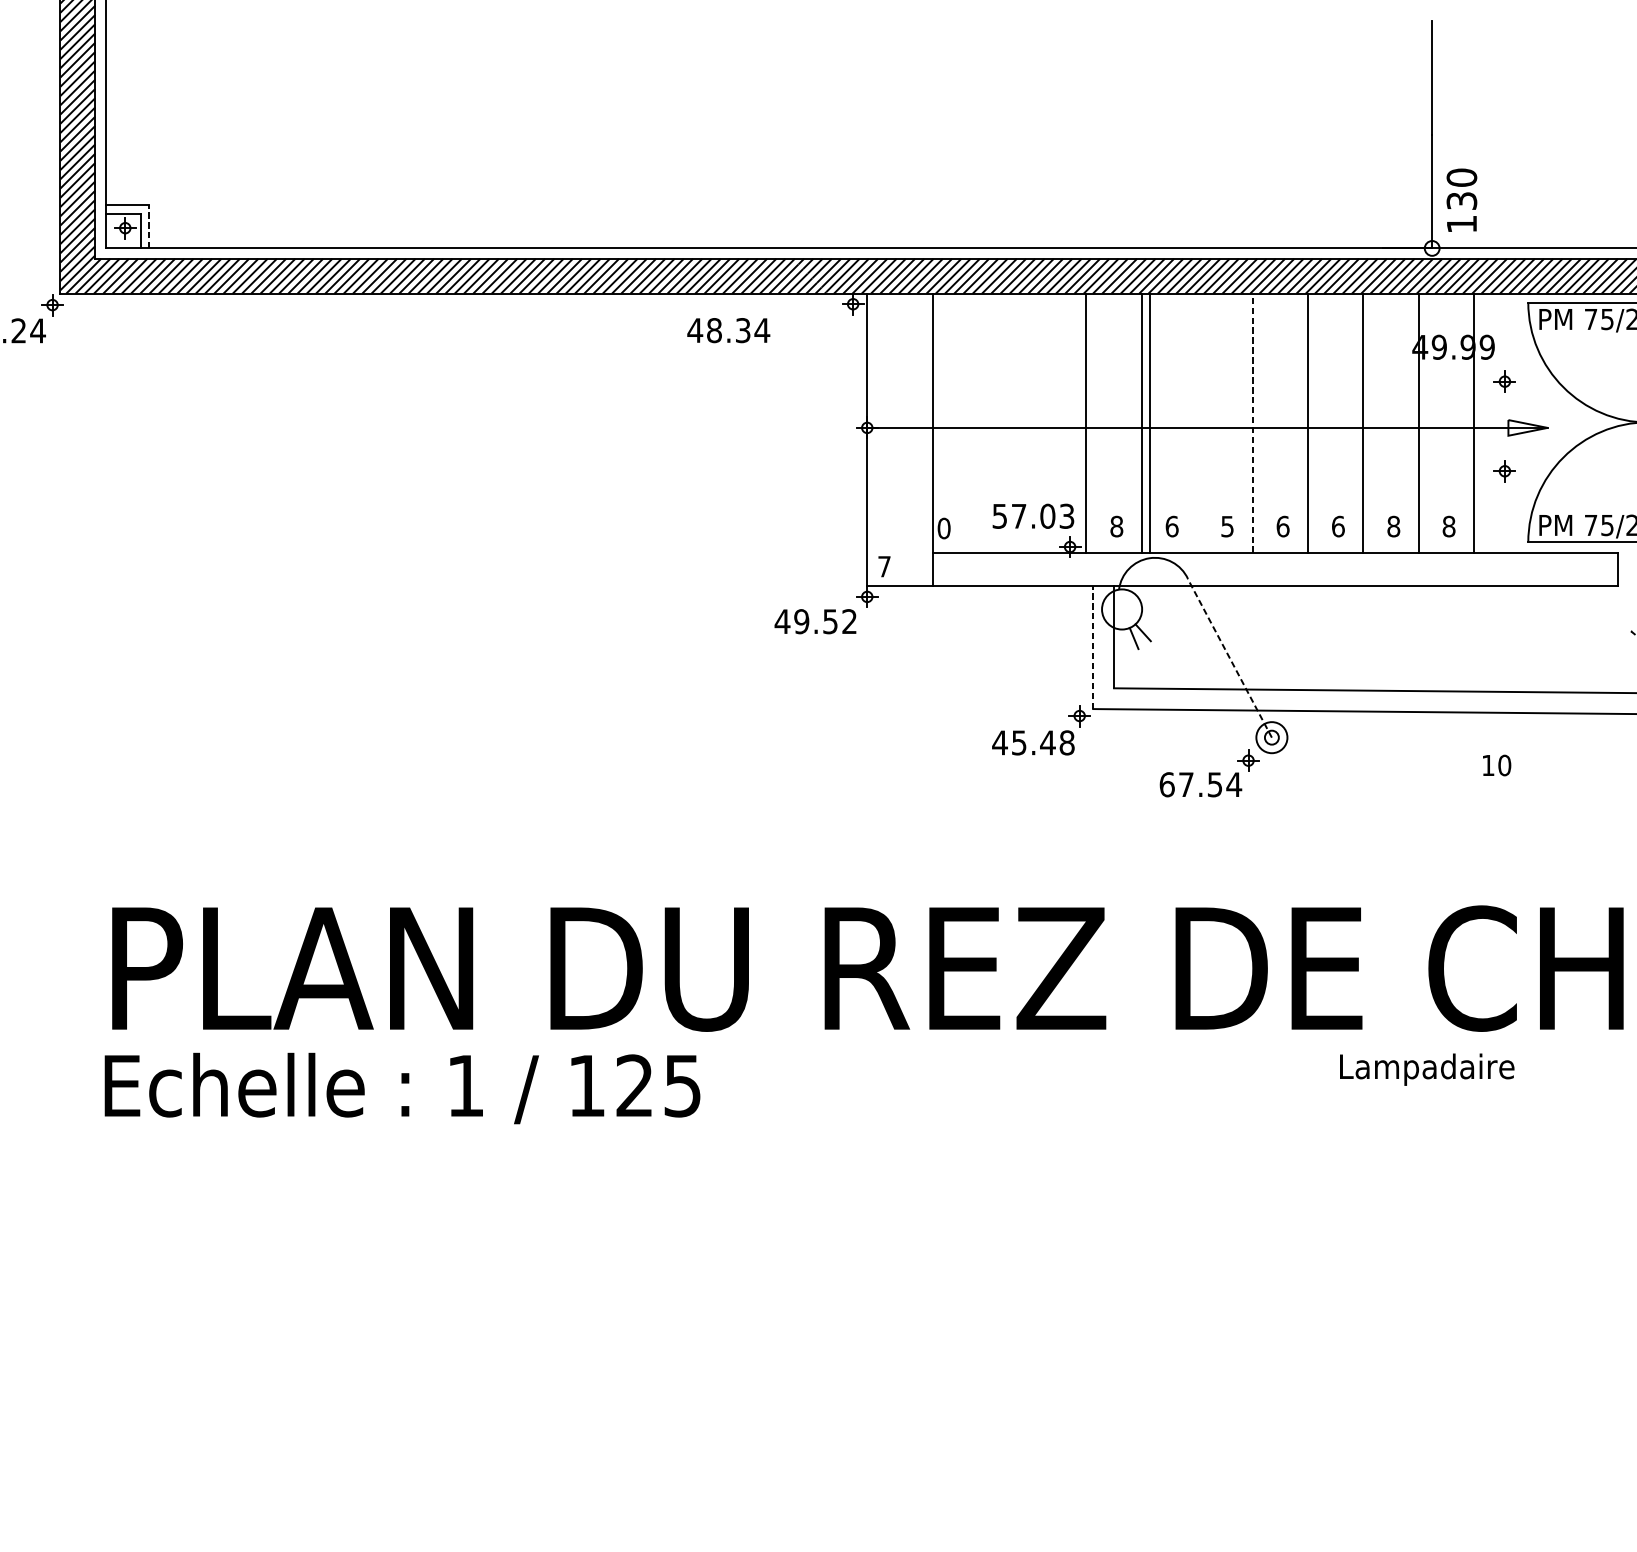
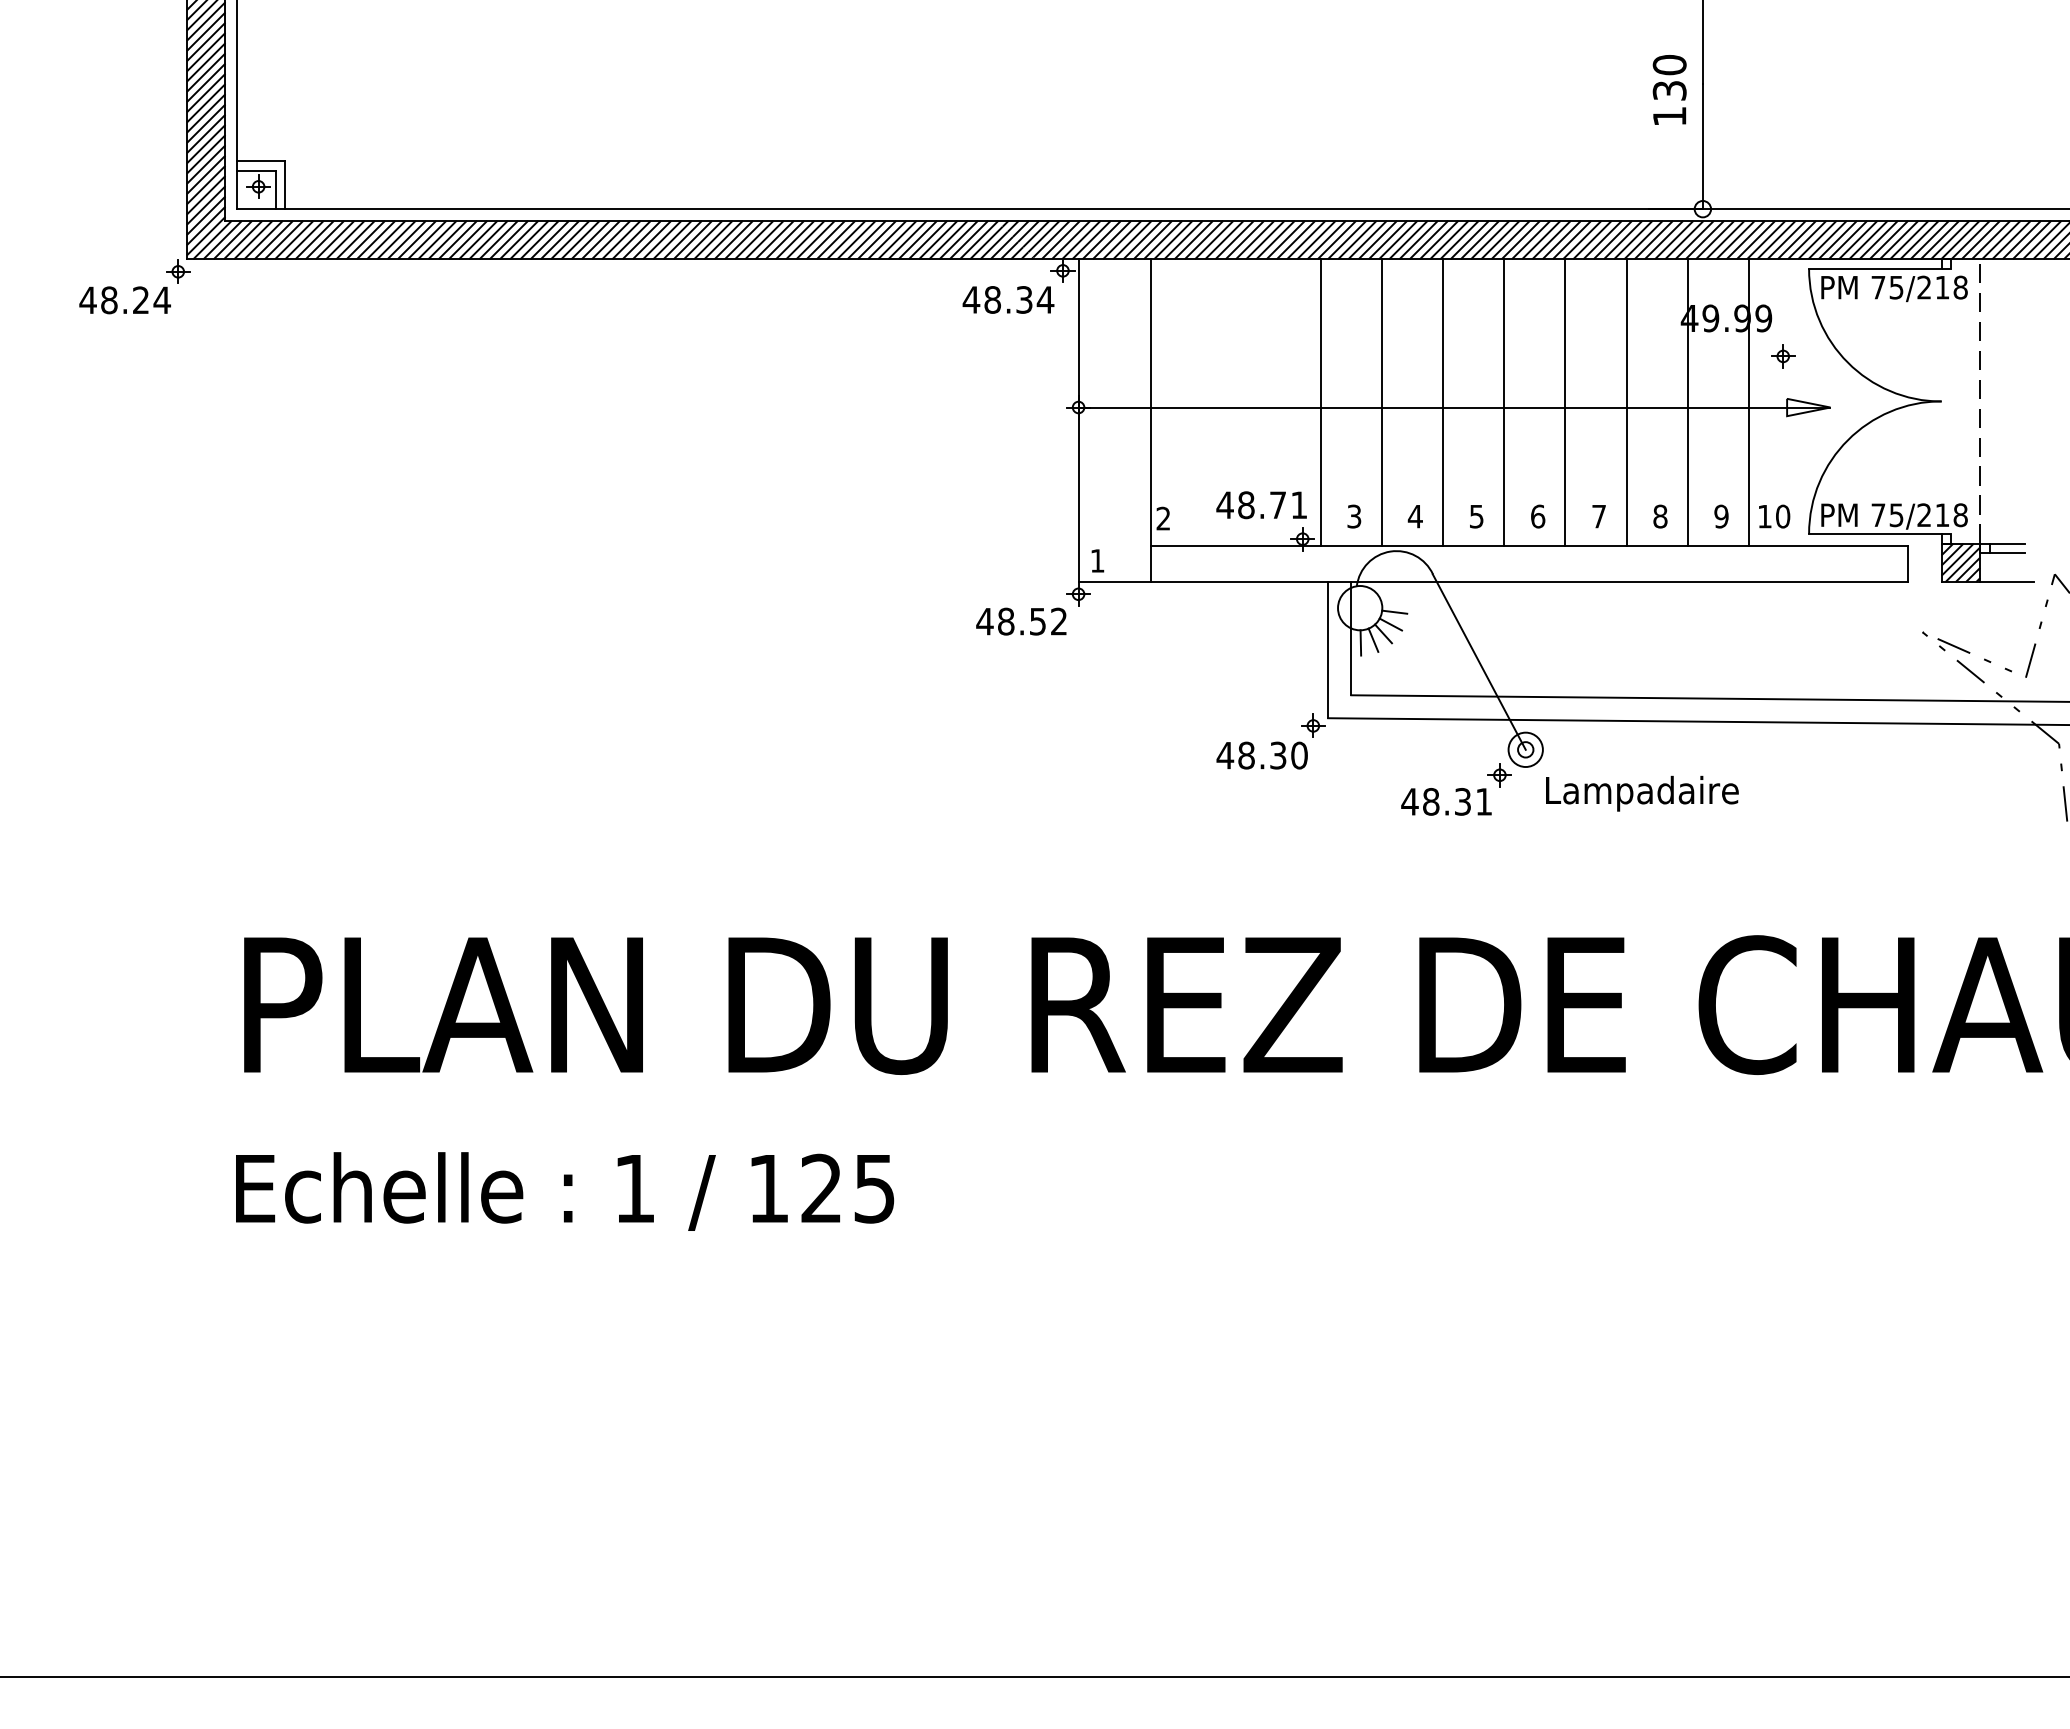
text: (1461, 199) -> (1669, 89), moved
line: (149, 226) -> (285, 184), dashed -> solid
text: (728, 330) -> (1008, 299), moved
line: (1252, 422) -> (1504, 401), dashed -> solid
line: (1150, 423) -> (1443, 402), moved
part: (1505, 471) -> (1783, 455), removed
text: (1032, 516) -> (1261, 505), 57.03 -> 48.71
text: (1116, 526) -> (1354, 516), 8 -> 3
text: (1171, 526) -> (1414, 516), 6 -> 4
text: (1338, 526) -> (1599, 516), 6 -> 7
text: (1449, 526) -> (1721, 516), 8 -> 9
text: (944, 528) -> (1163, 518), 0 -> 2
text: (884, 566) -> (1097, 560), 7 -> 1
line: (1153, 612) -> (1394, 611), added
text: (801, 621) -> (1005, 621), 49.52 -> 48.52
line: (1149, 624) -> (1390, 624), added
line: (1122, 640) -> (1360, 642), added
line: (1093, 646) -> (1328, 649), dashed -> solid
line: (1230, 657) -> (1479, 661), dashed -> solid
text: (1042, 742) -> (1272, 755), 45.48 -> 48.30
text: (1497, 765) -> (1774, 516), moved
text: (1200, 784) -> (1446, 801), 67.54 -> 48.31
text: (1427, 1069) -> (1642, 793), moved
text: (402, 1088) -> (565, 1191), moved

